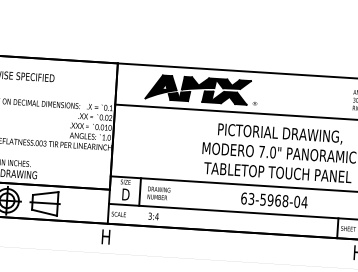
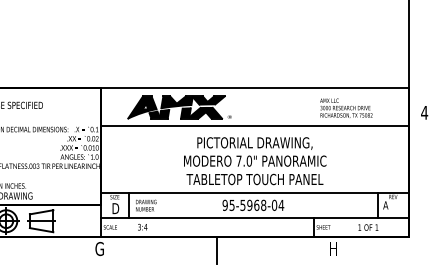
text: (247, 197) -> (228, 204), 63-5968-04 -> 95-5968-04
text: (105, 236) -> (99, 248), H -> G
line: (231, 246) -> (216, 250), added

